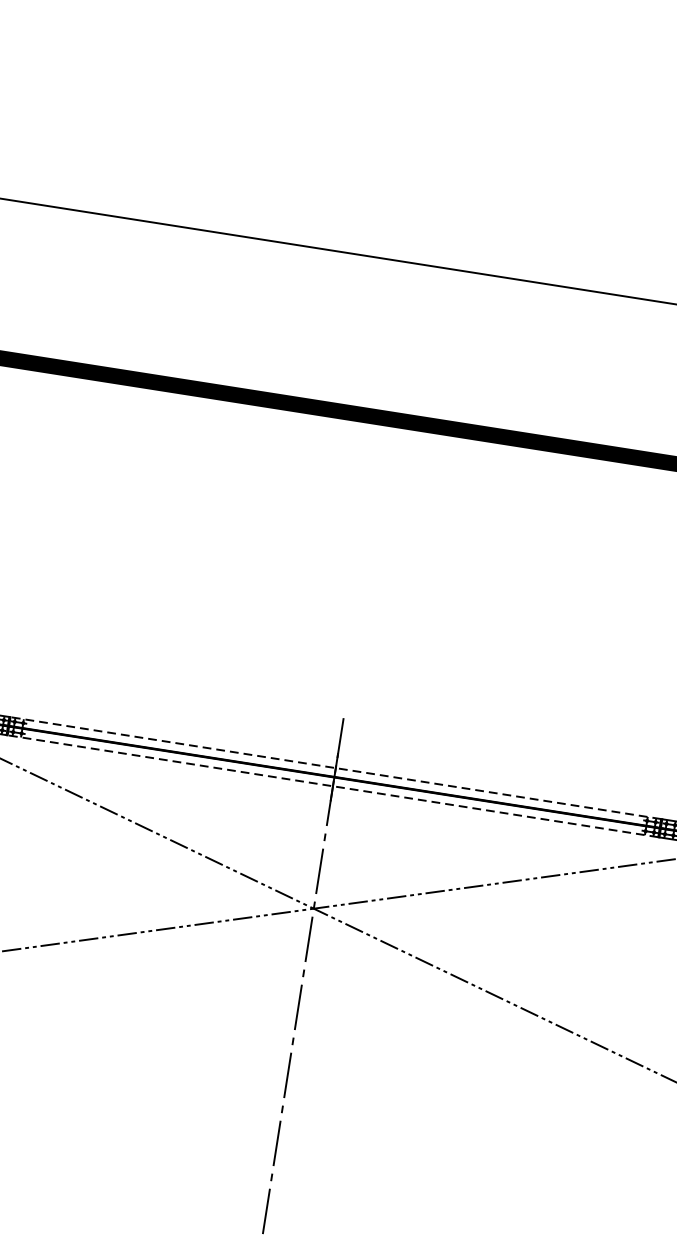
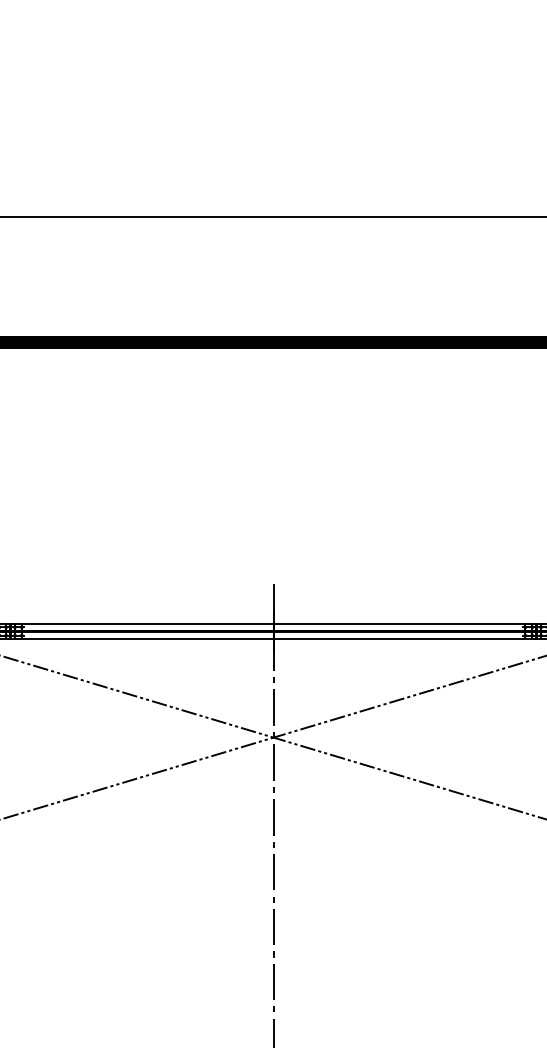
line: (335, 768) -> (273, 624), dashed -> solid
line: (332, 785) -> (273, 638), dashed -> solid

